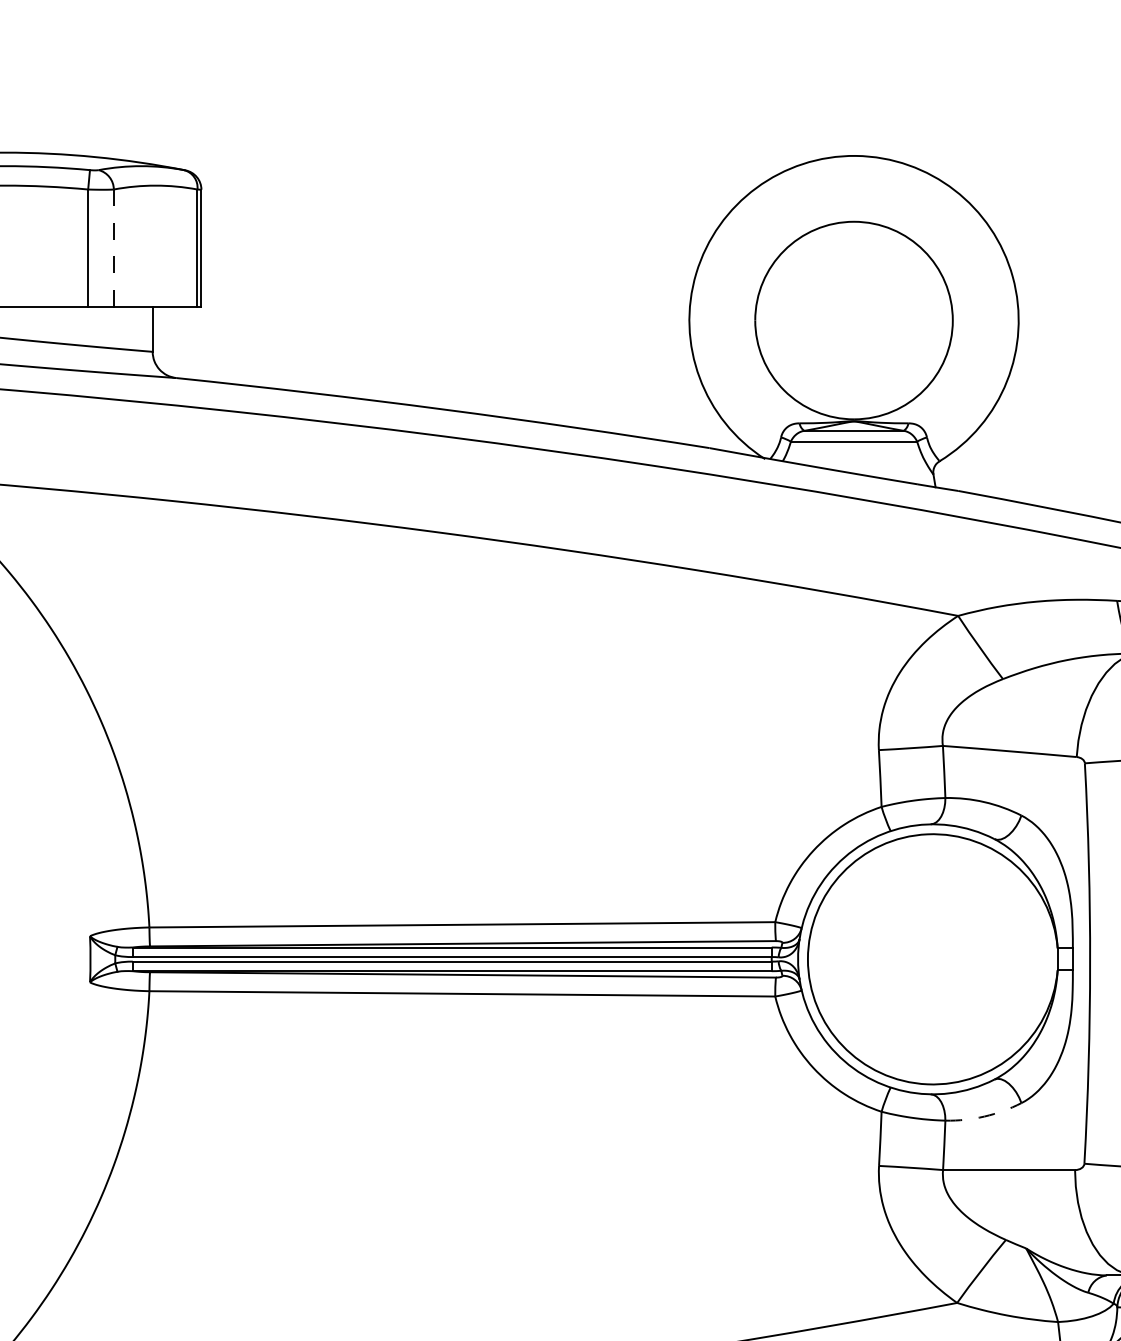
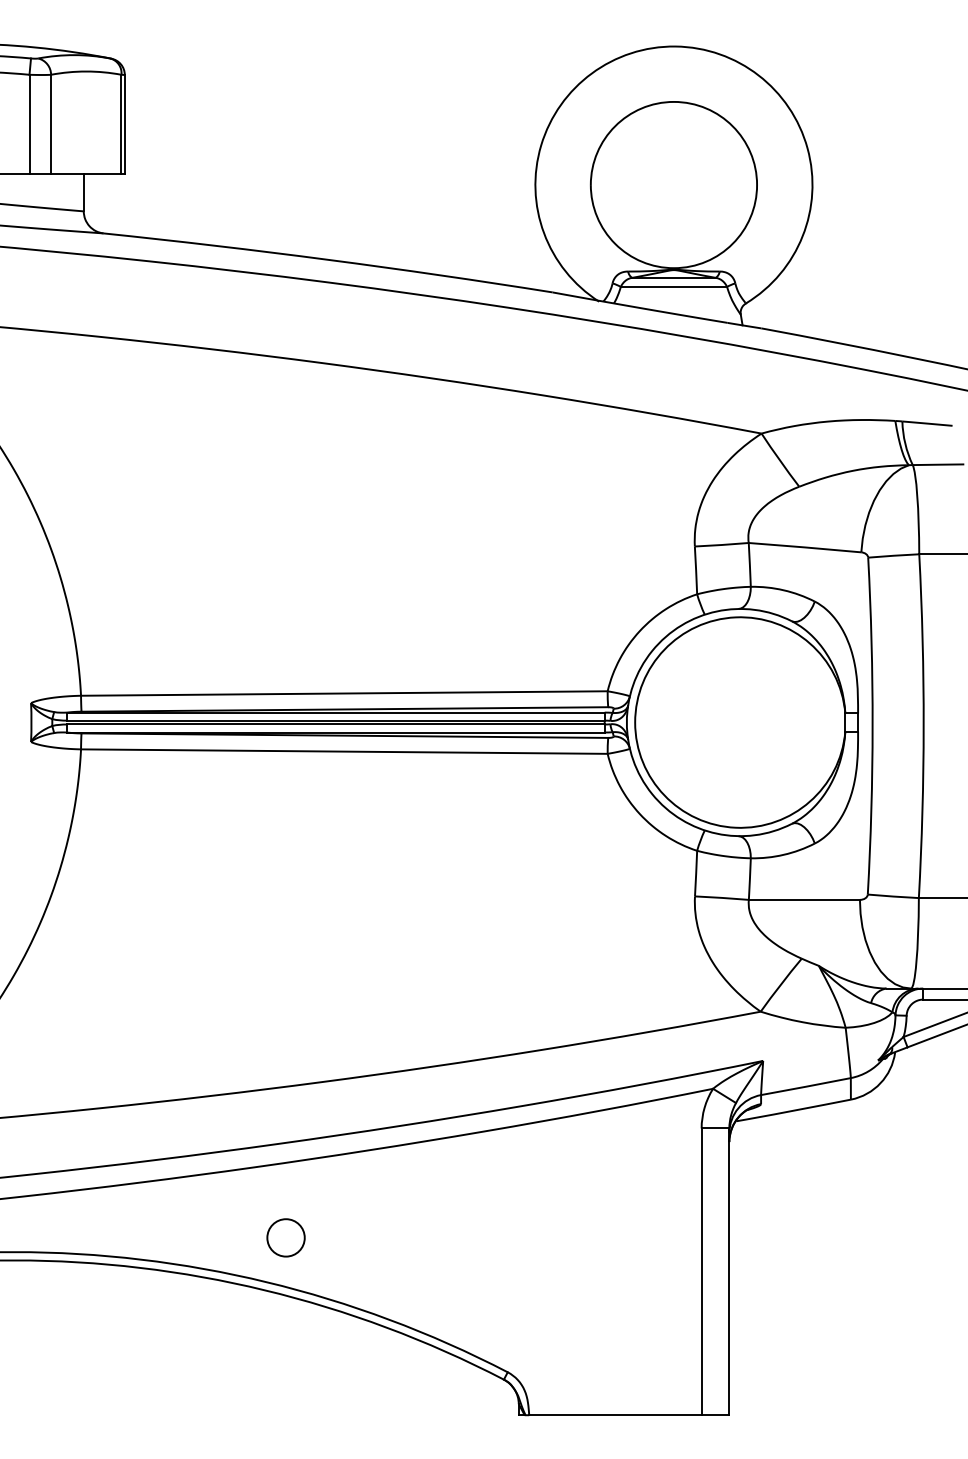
line: (114, 248) -> (51, 124), dashed -> solid
arc: (984, 1116) -> (783, 854), dashed -> solid

